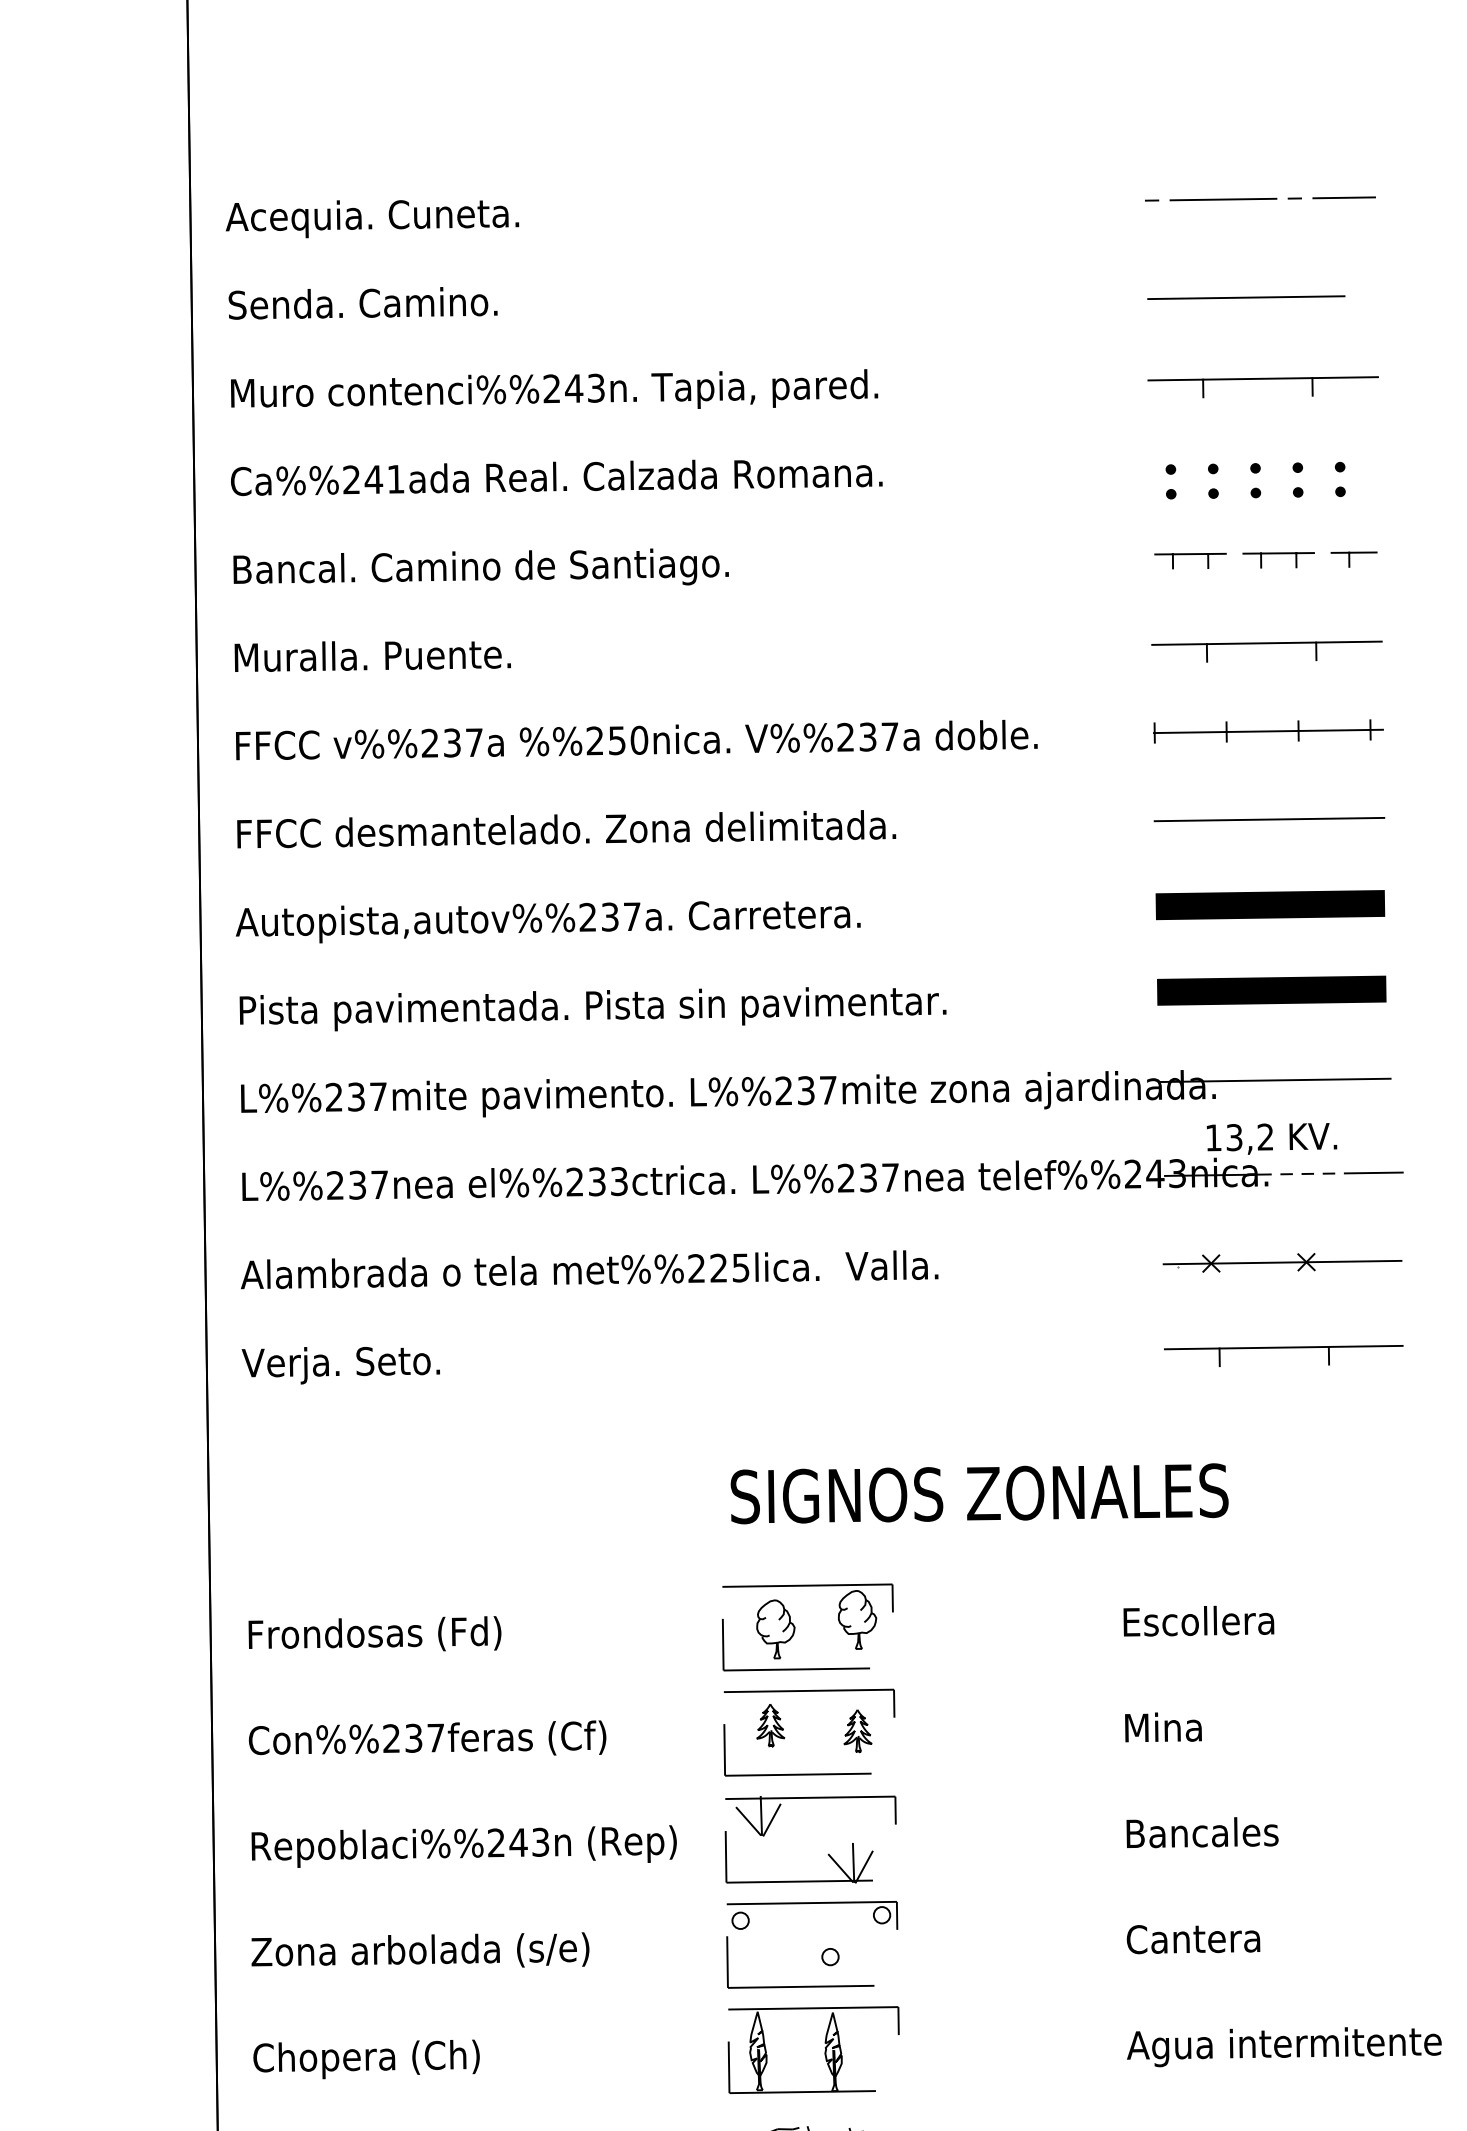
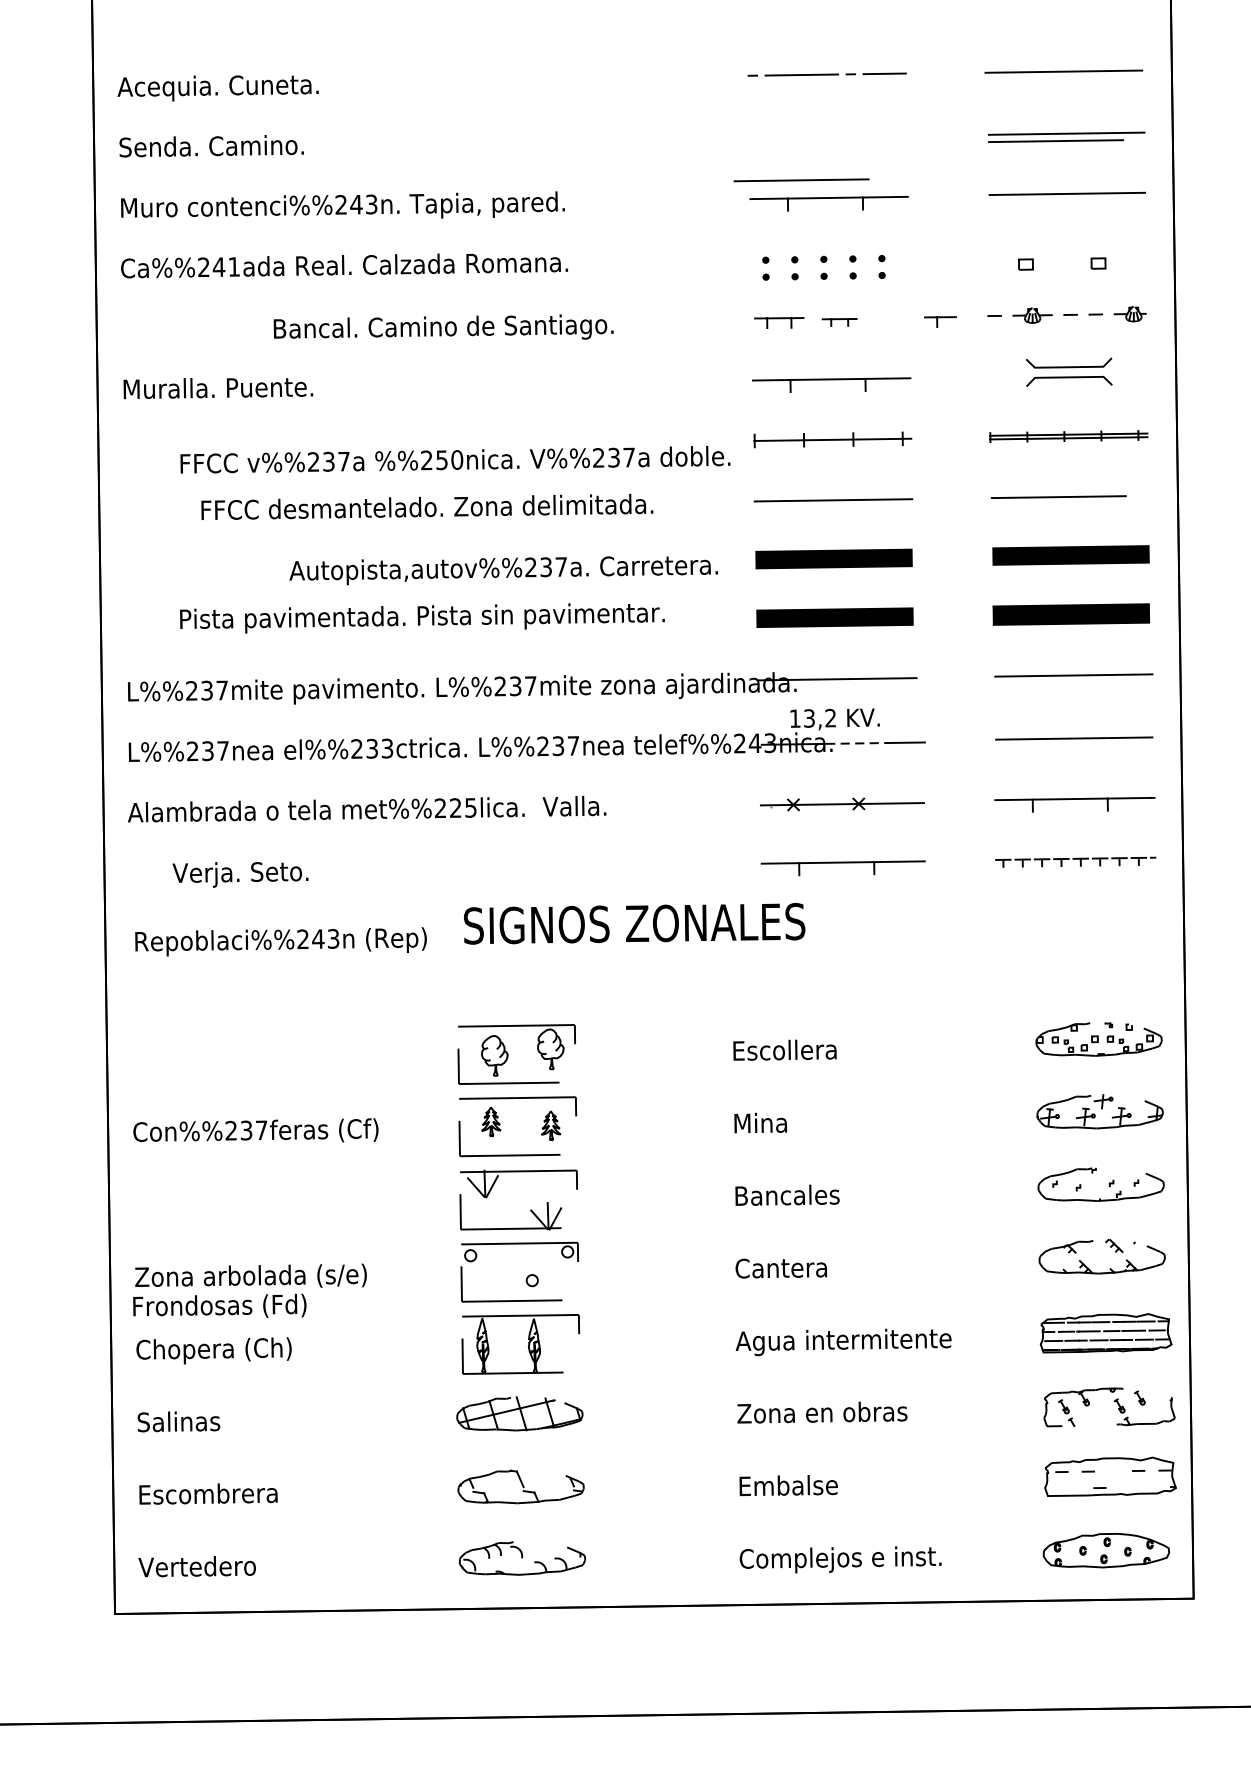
line: (1246, 297) -> (801, 180), moved
part: (1354, 558) -> (940, 321), moved
part: (1278, 560) -> (839, 322), size x0.7
text: (480, 566) -> (443, 326), moved
text: (636, 739) -> (455, 459), moved
text: (566, 828) -> (427, 506), moved
text: (547, 921) -> (503, 570), moved
text: (593, 1009) -> (422, 618), moved
text: (340, 1365) -> (240, 874), moved
text: (979, 1493) -> (634, 923), moved
text: (374, 1633) -> (219, 1305), moved
text: (463, 1846) -> (280, 941), moved

